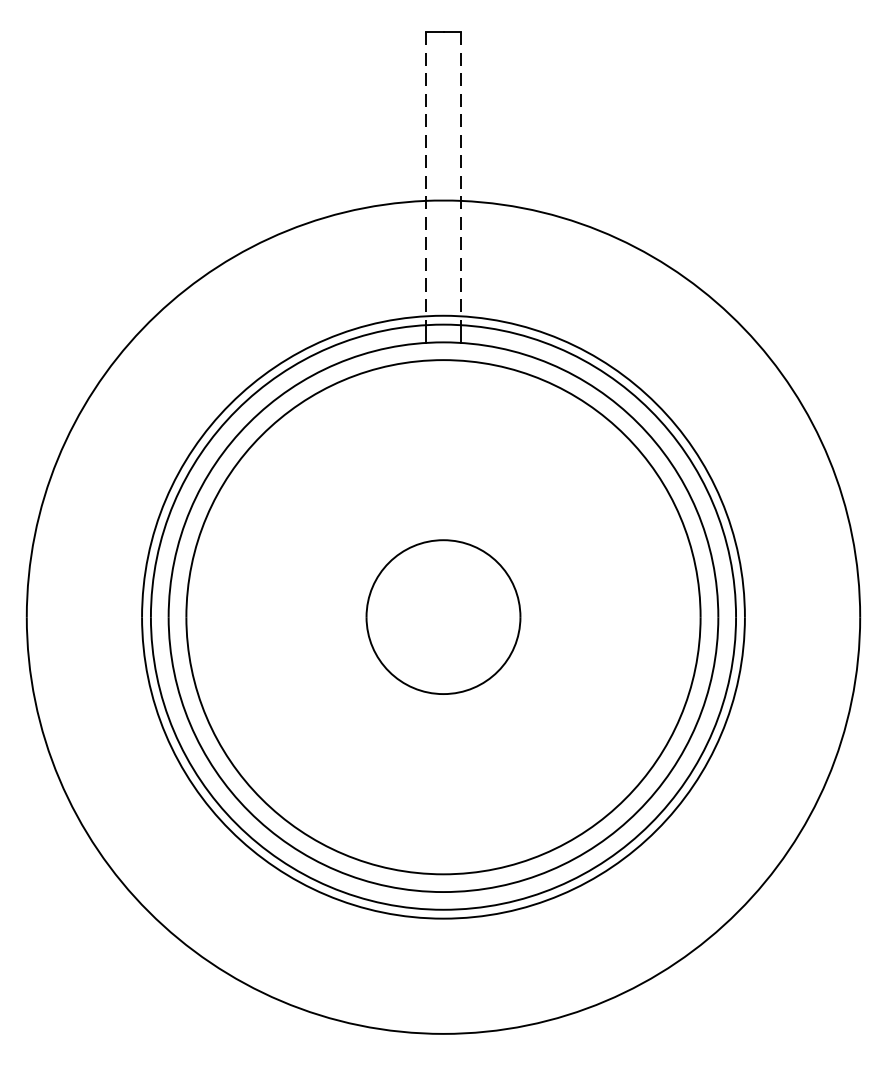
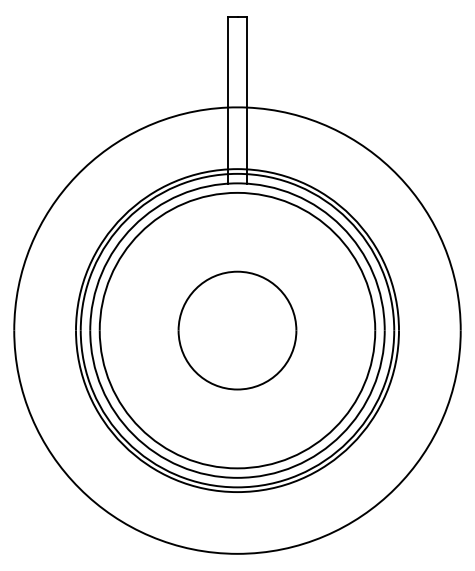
line: (426, 178) -> (228, 95), dashed -> solid
line: (460, 178) -> (246, 95), dashed -> solid
part: (443, 616) -> (237, 330), size x1.43

